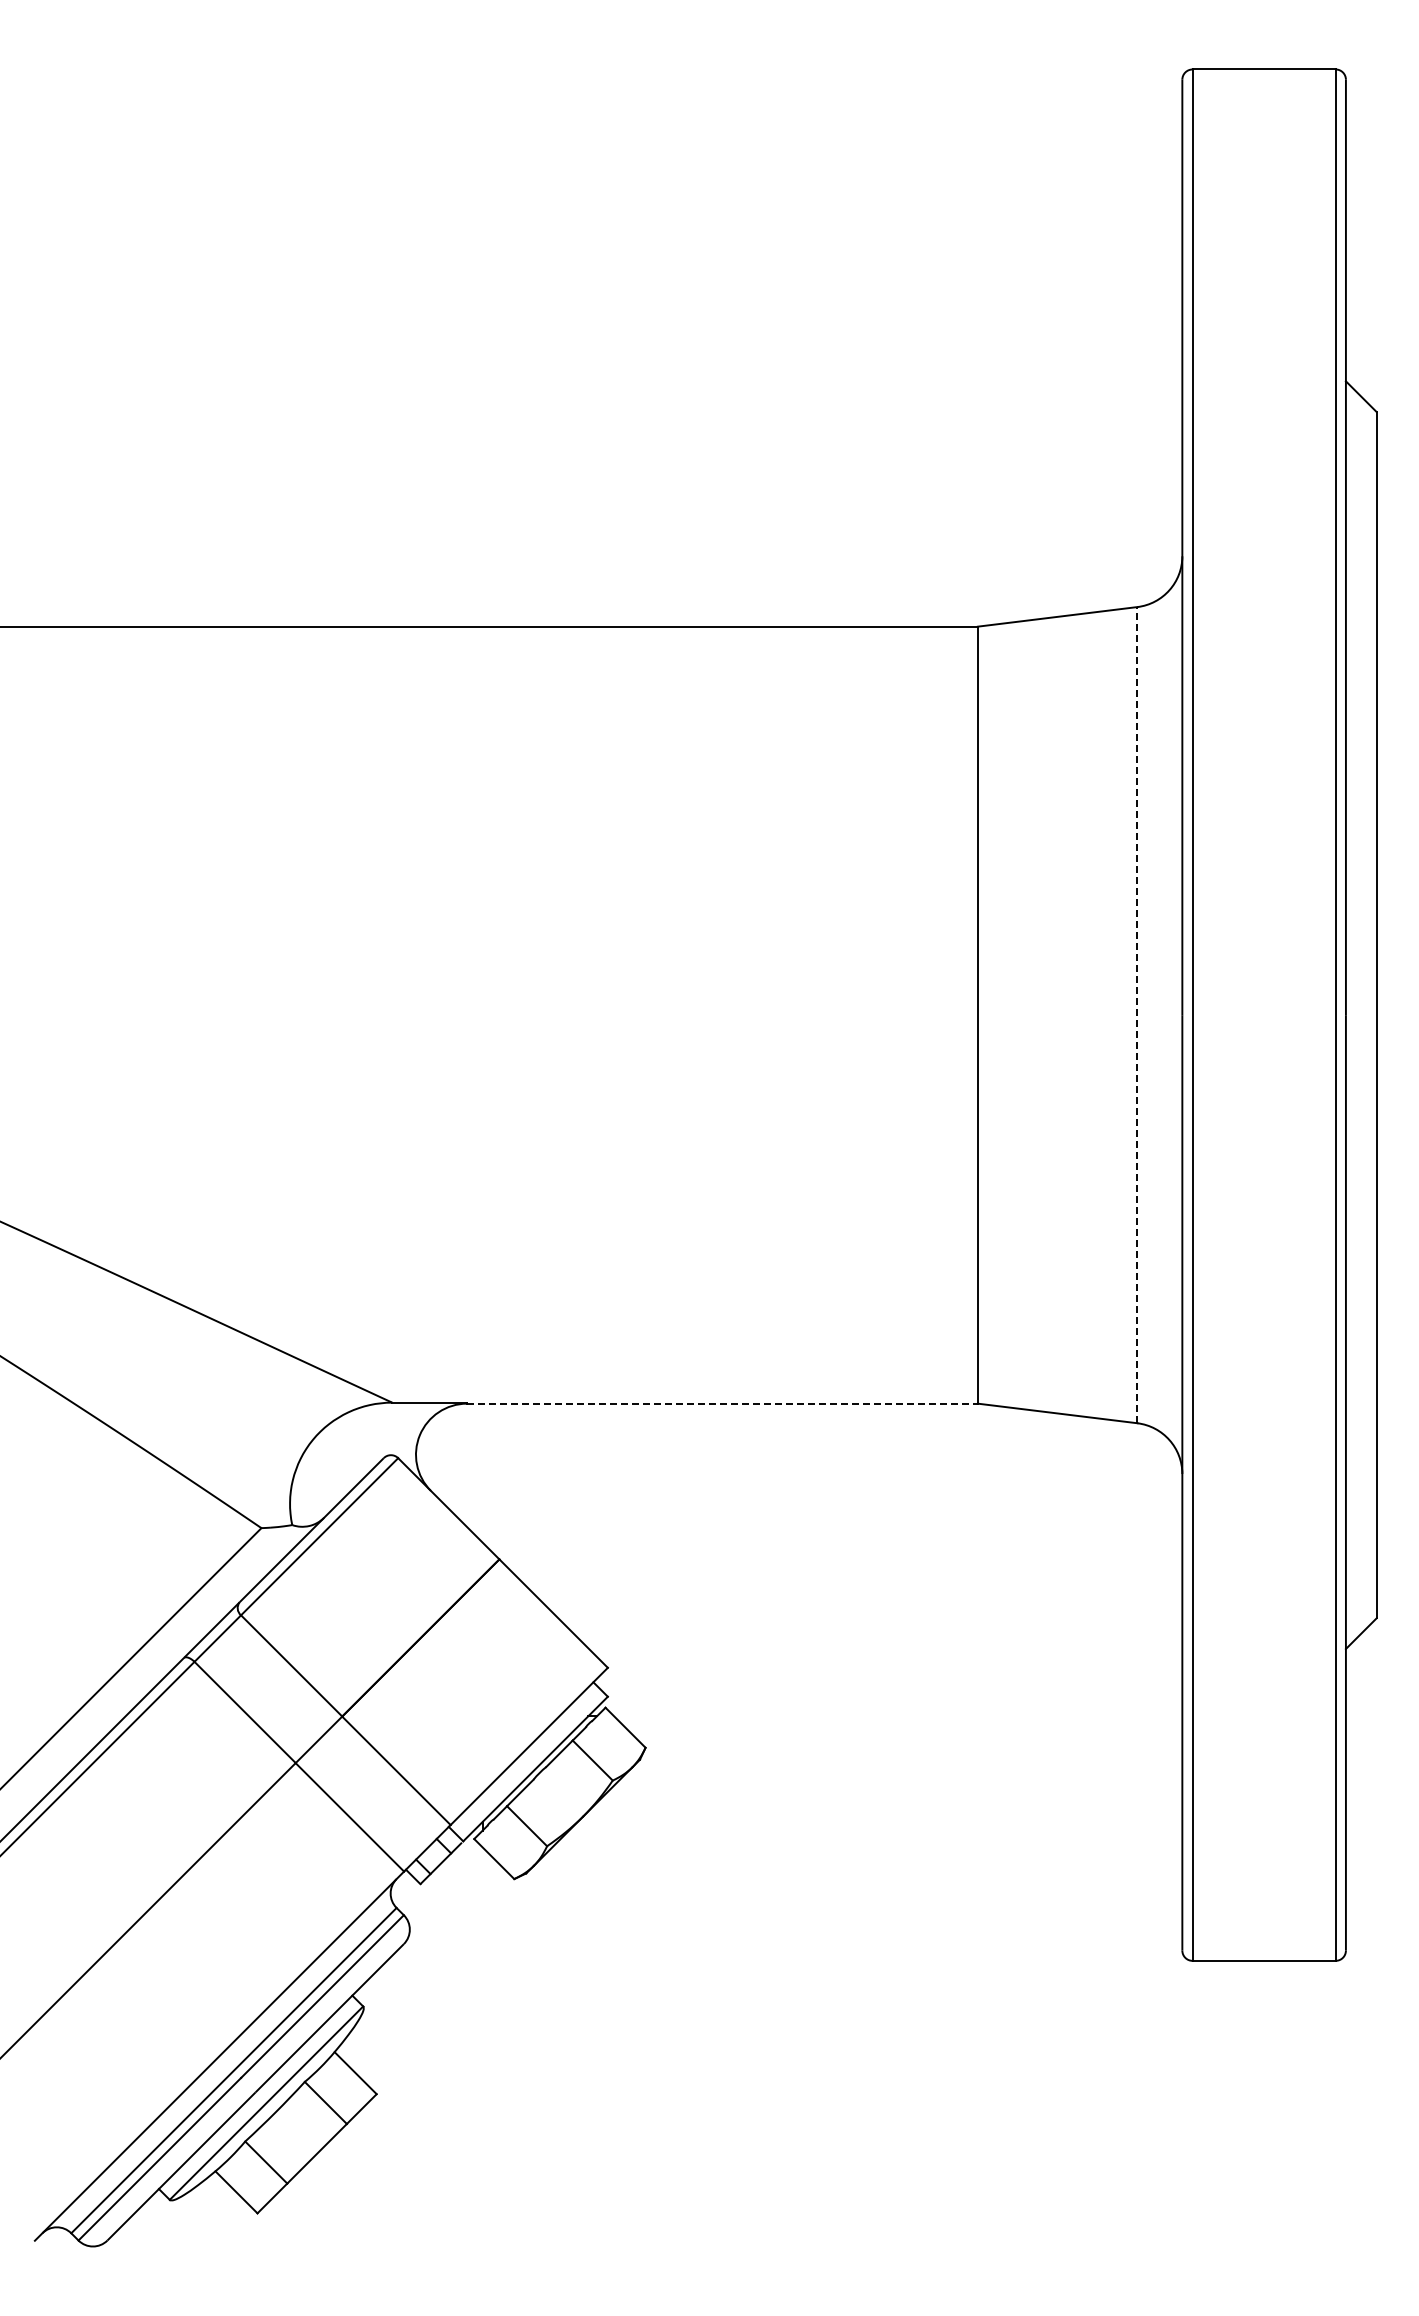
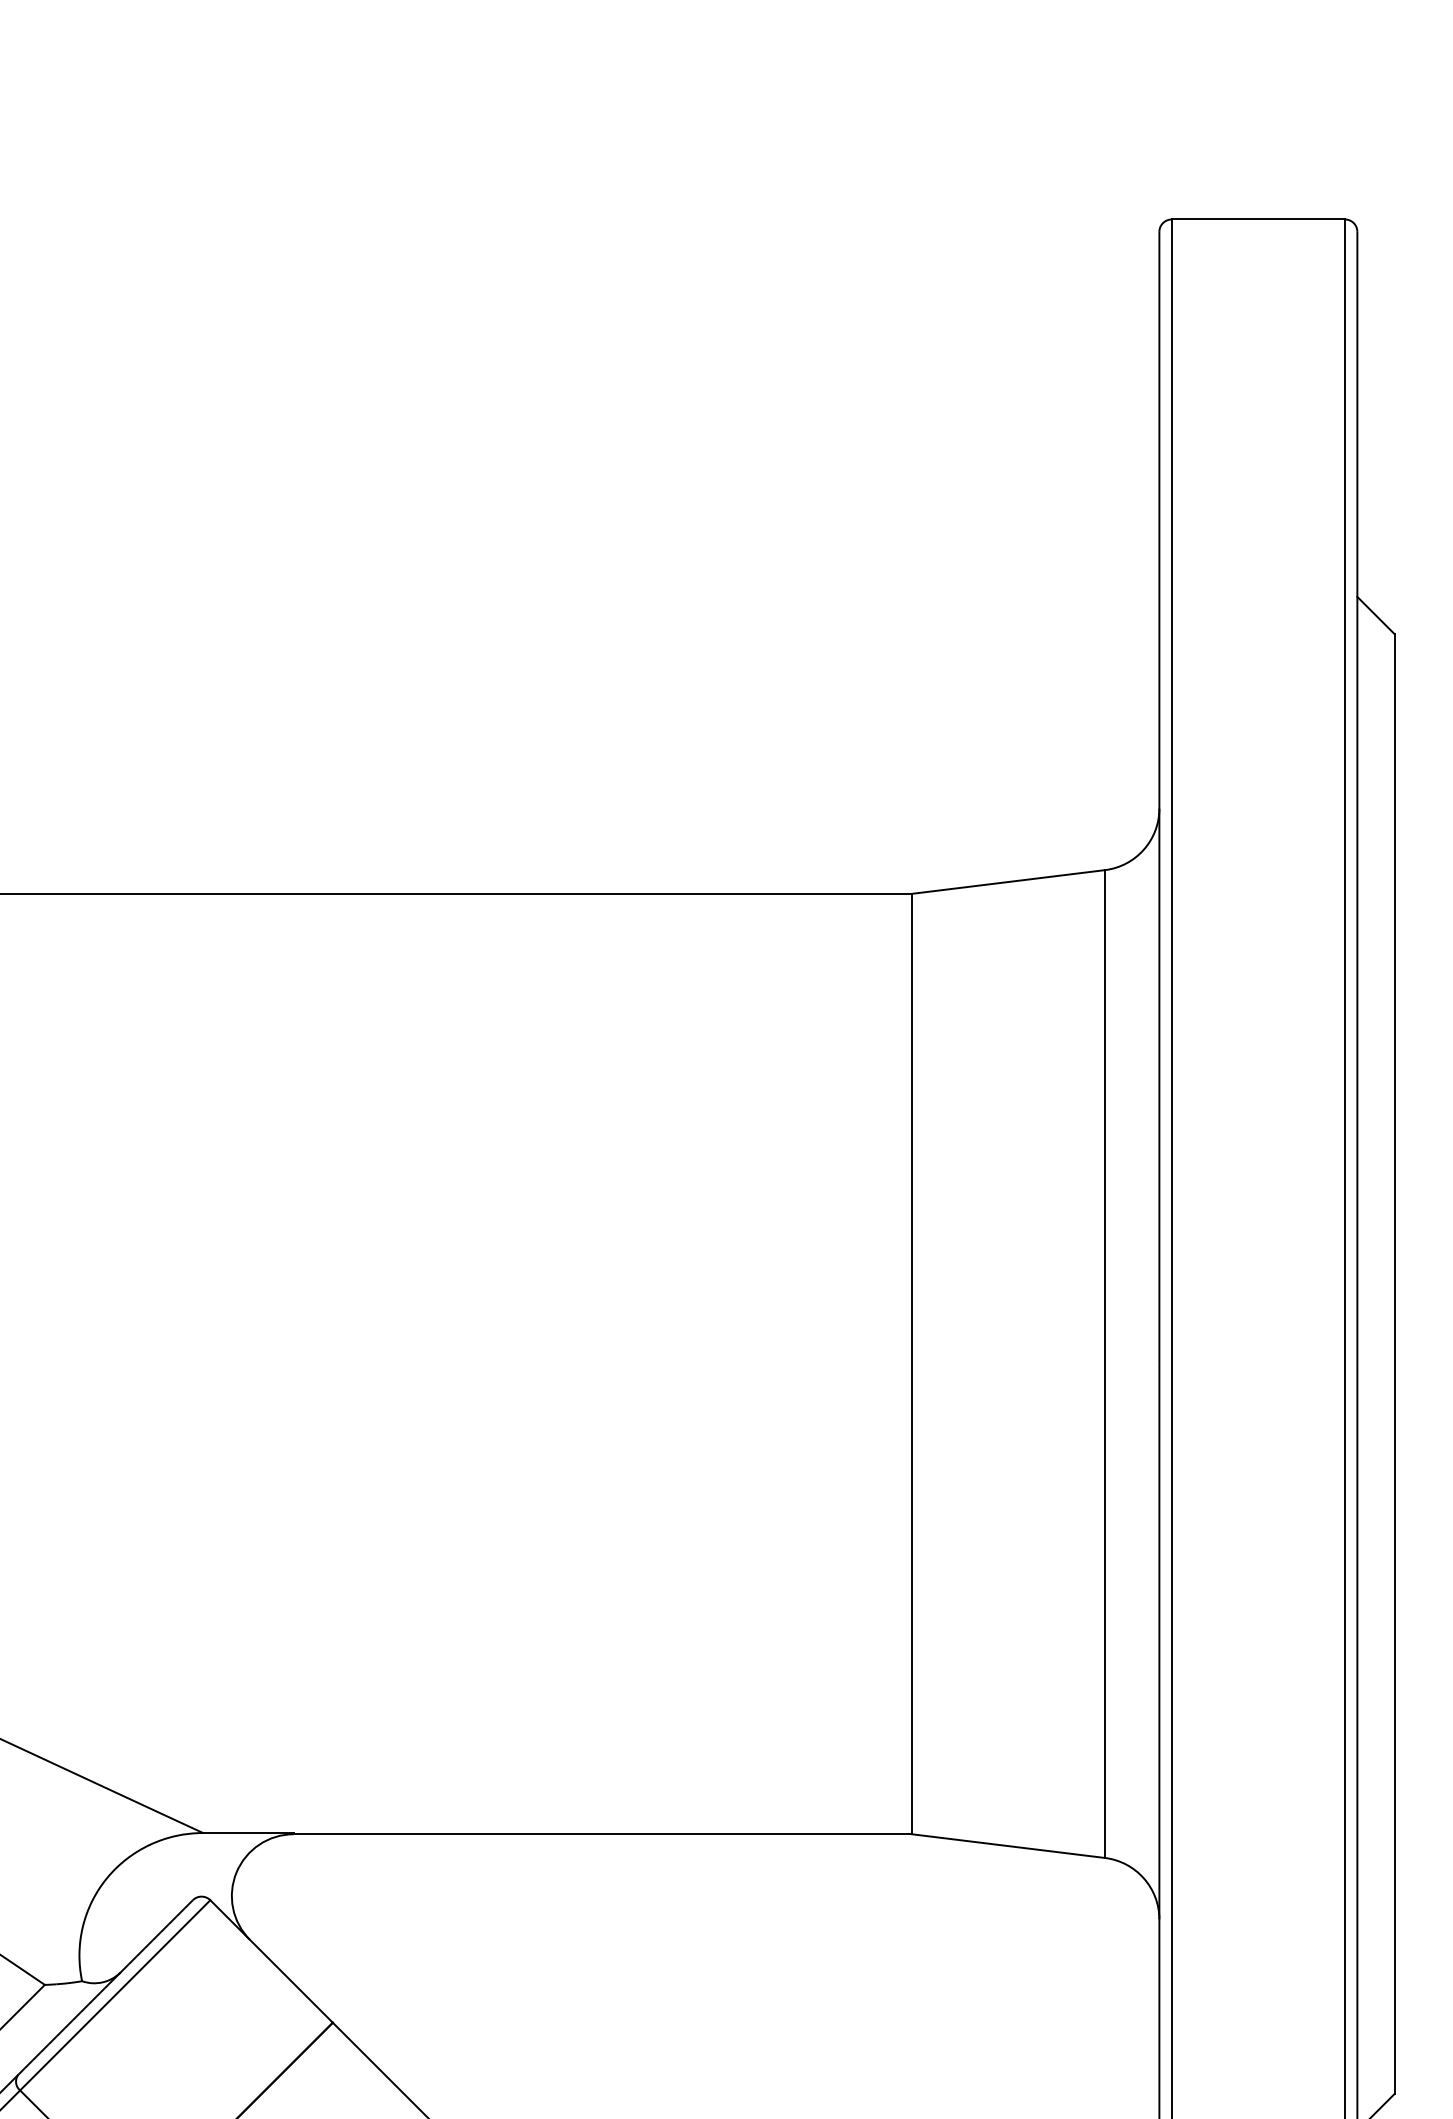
line: (1137, 1014) -> (1105, 1363), dashed -> solid
line: (722, 1403) -> (602, 1834), dashed -> solid

